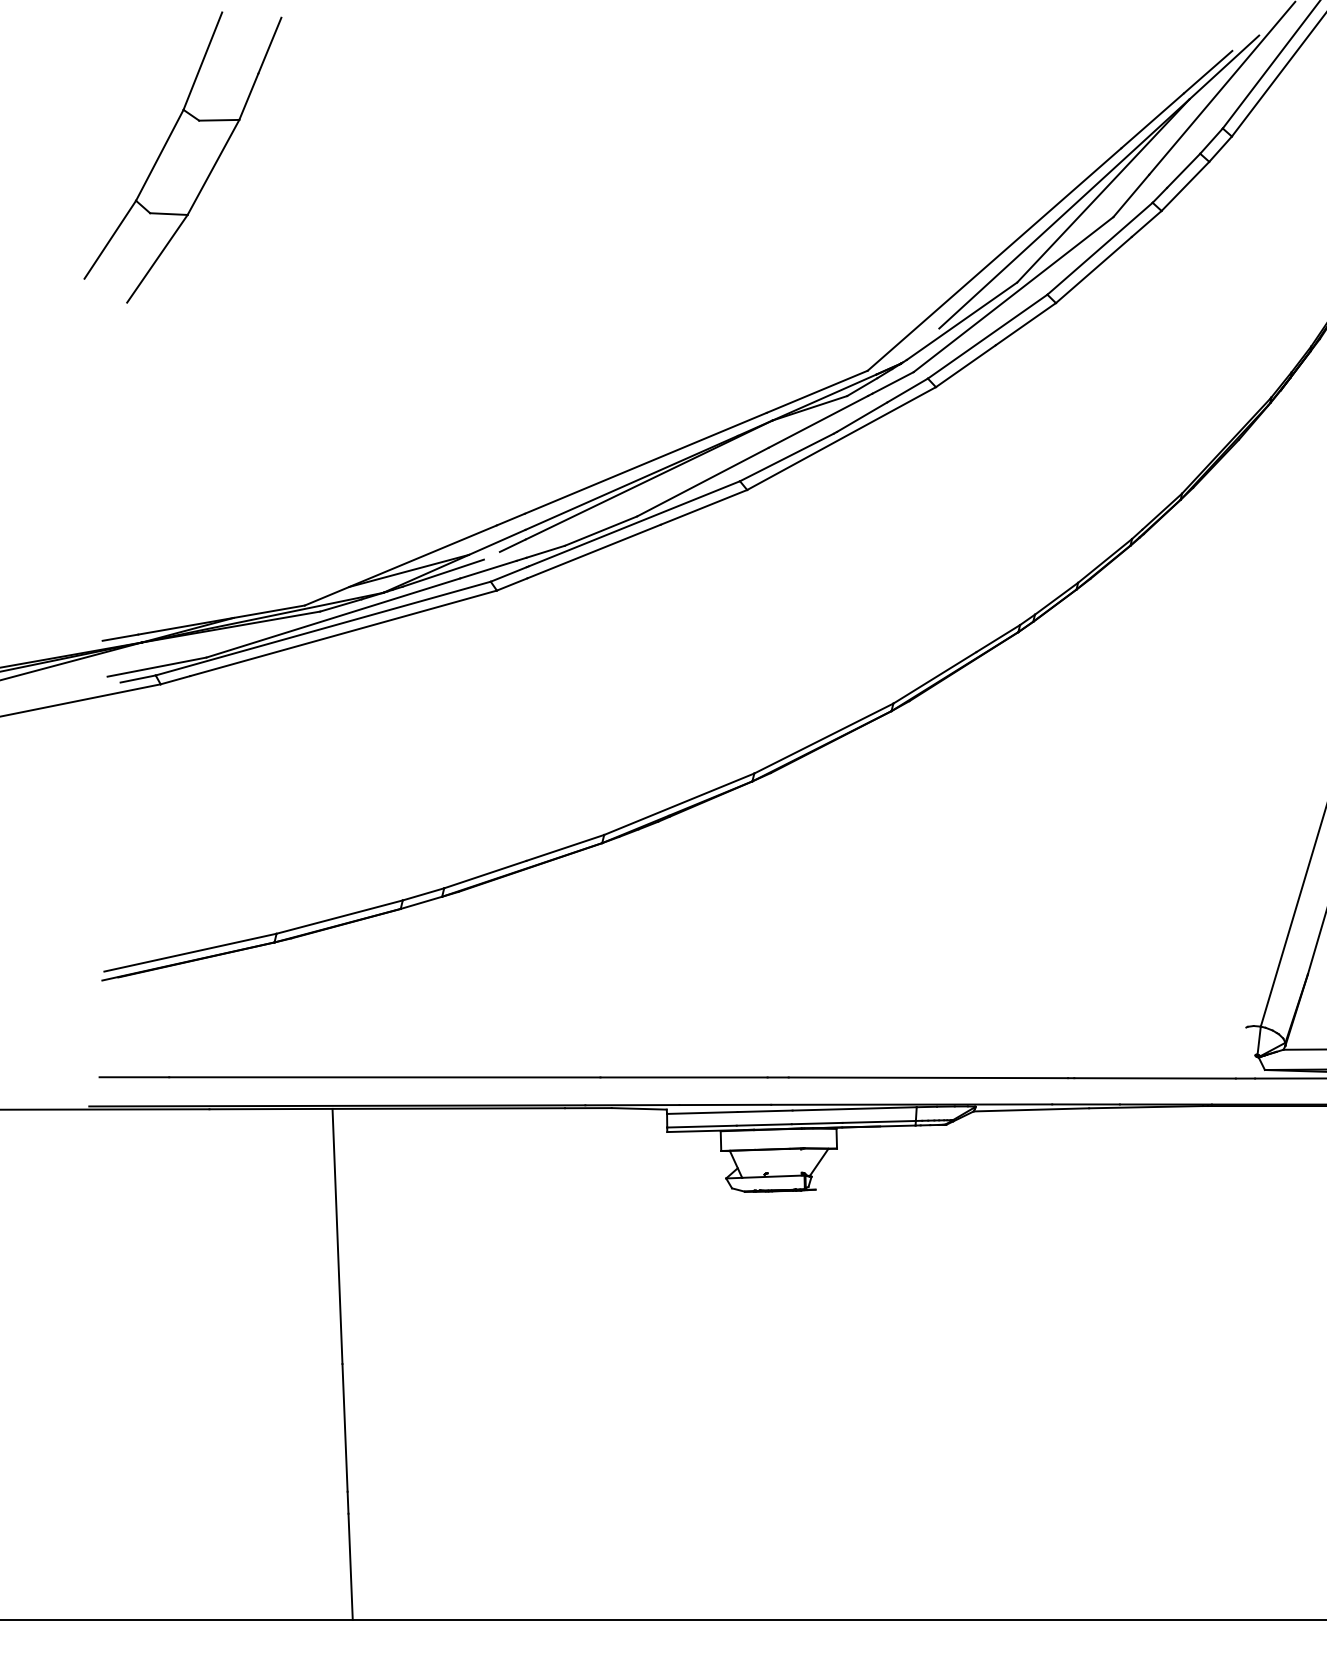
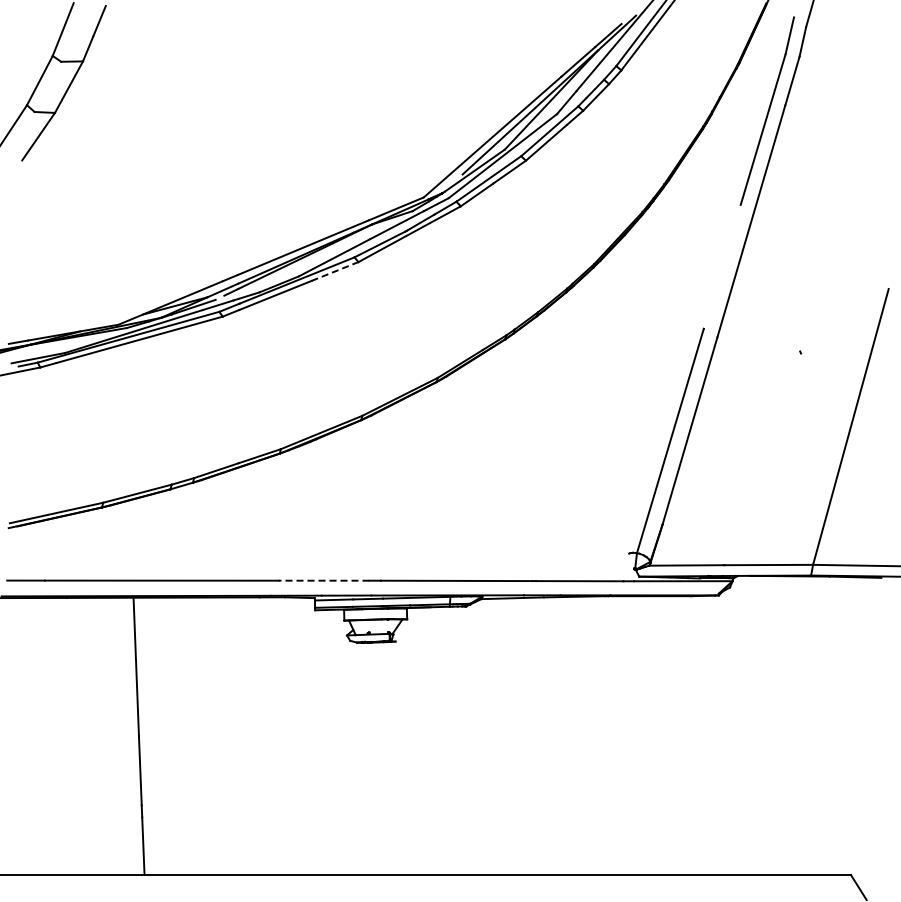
line: (704, 507) -> (335, 271), solid -> dashed
line: (682, 1077) -> (323, 580), solid -> dashed

